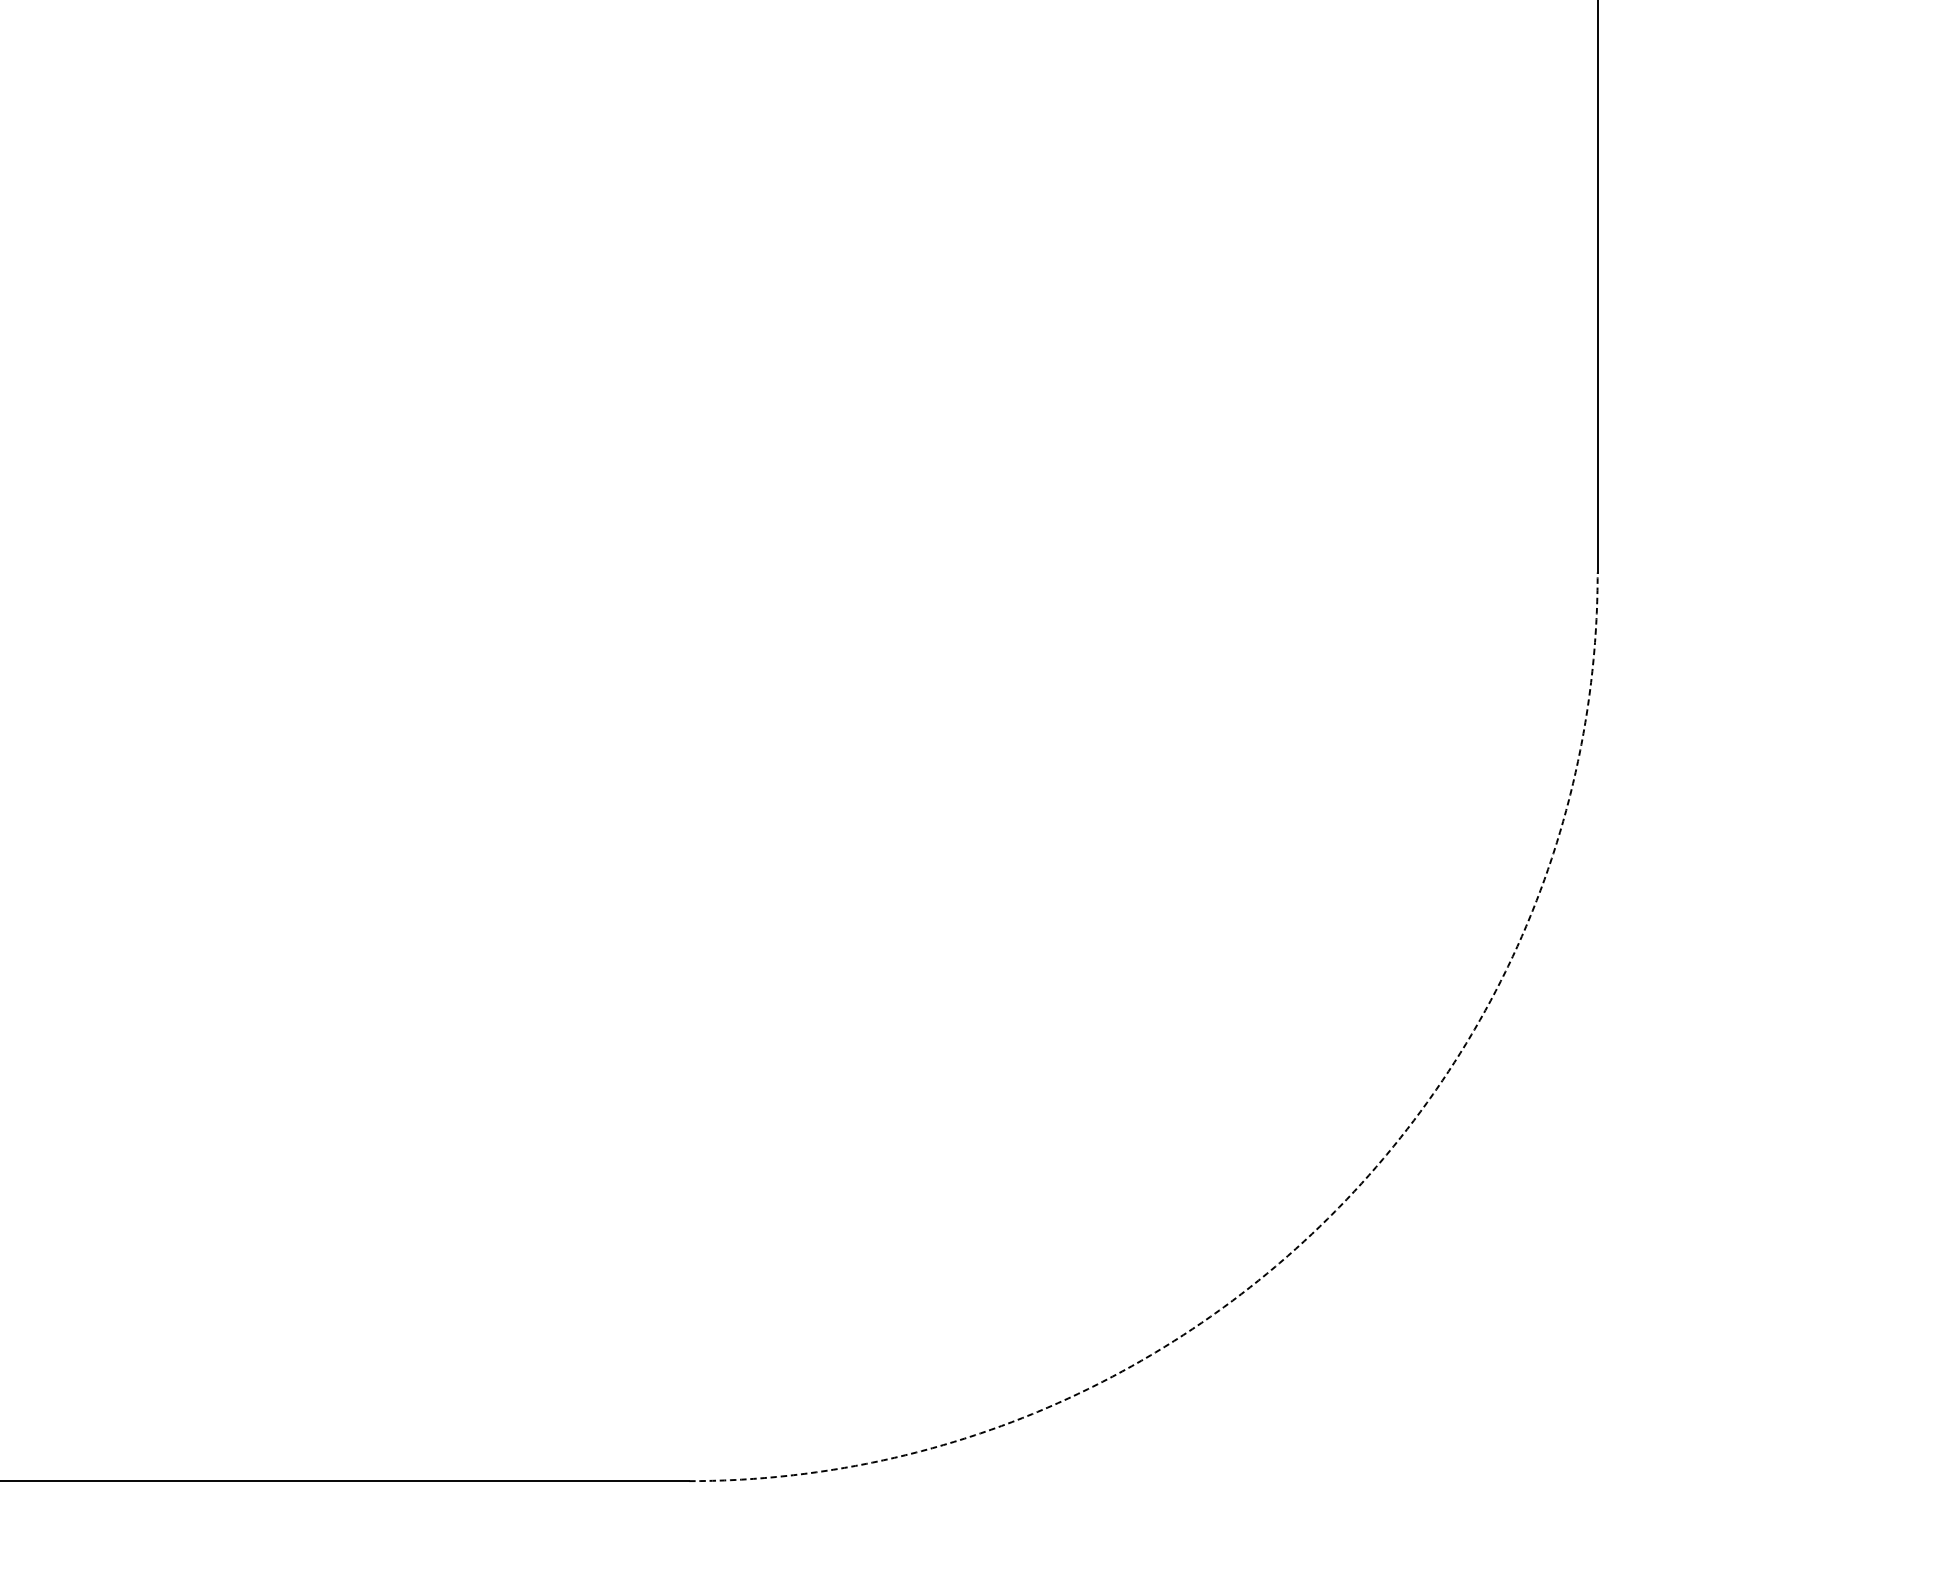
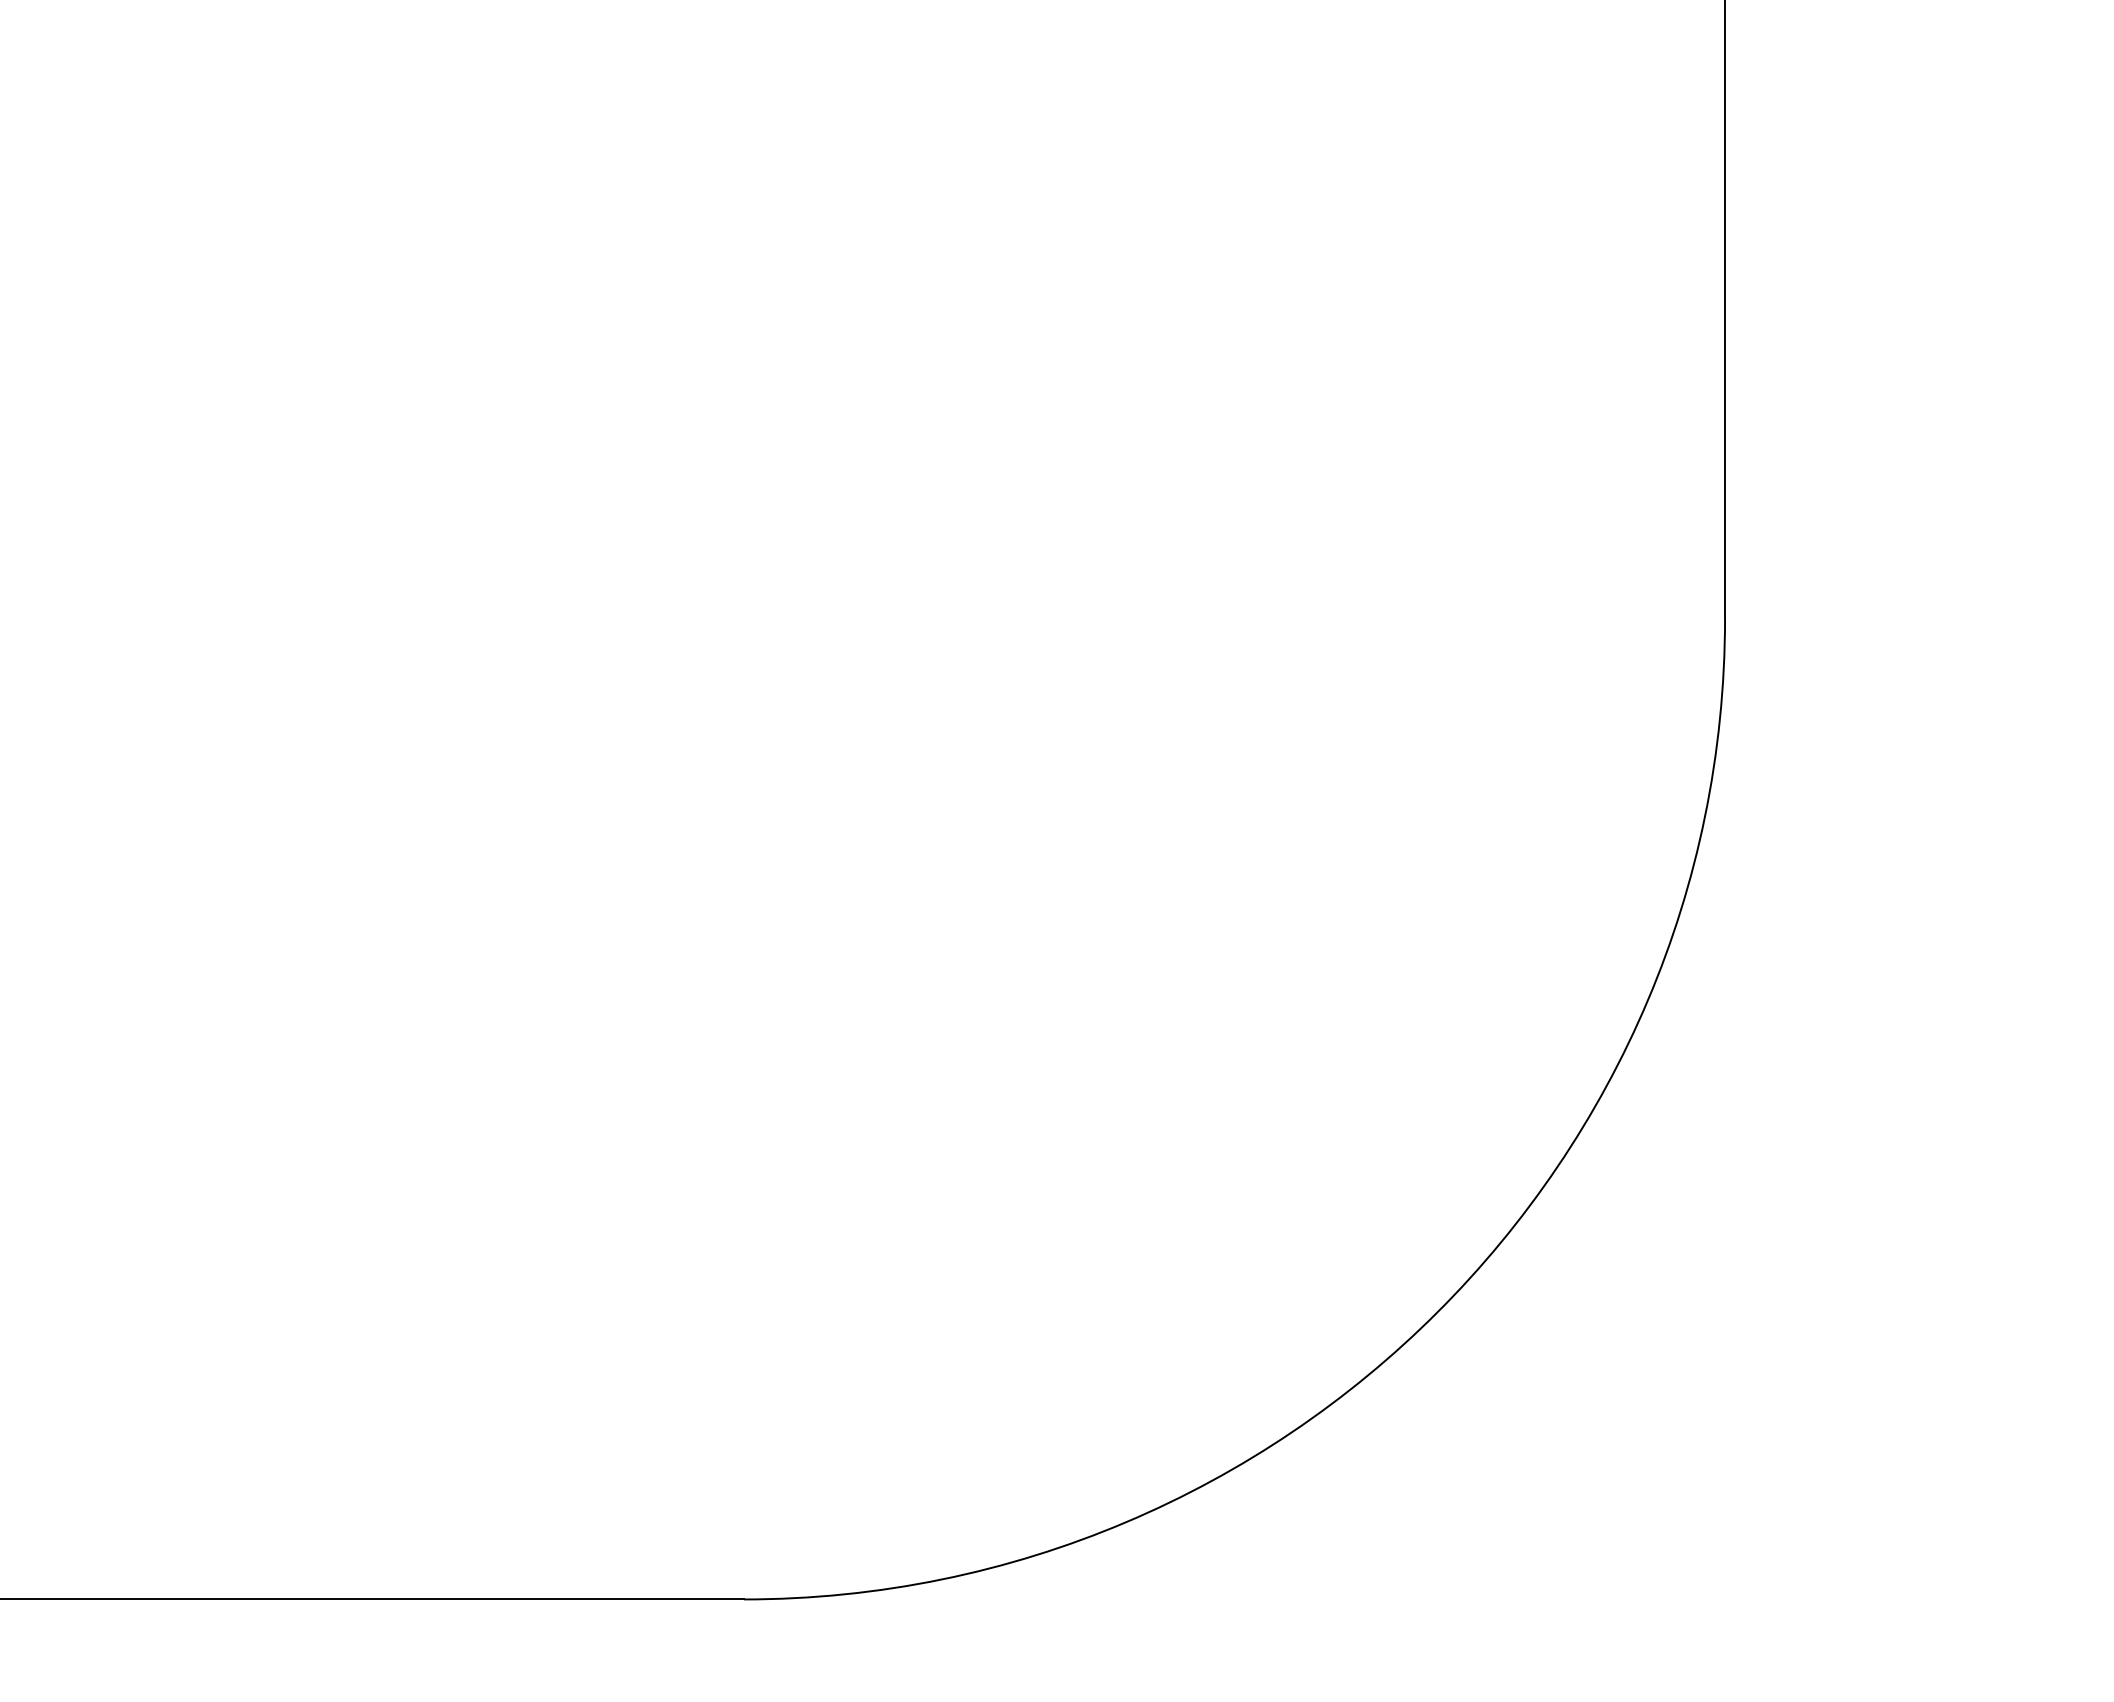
arc: (1331, 1215) -> (1437, 1312), dashed -> solid

